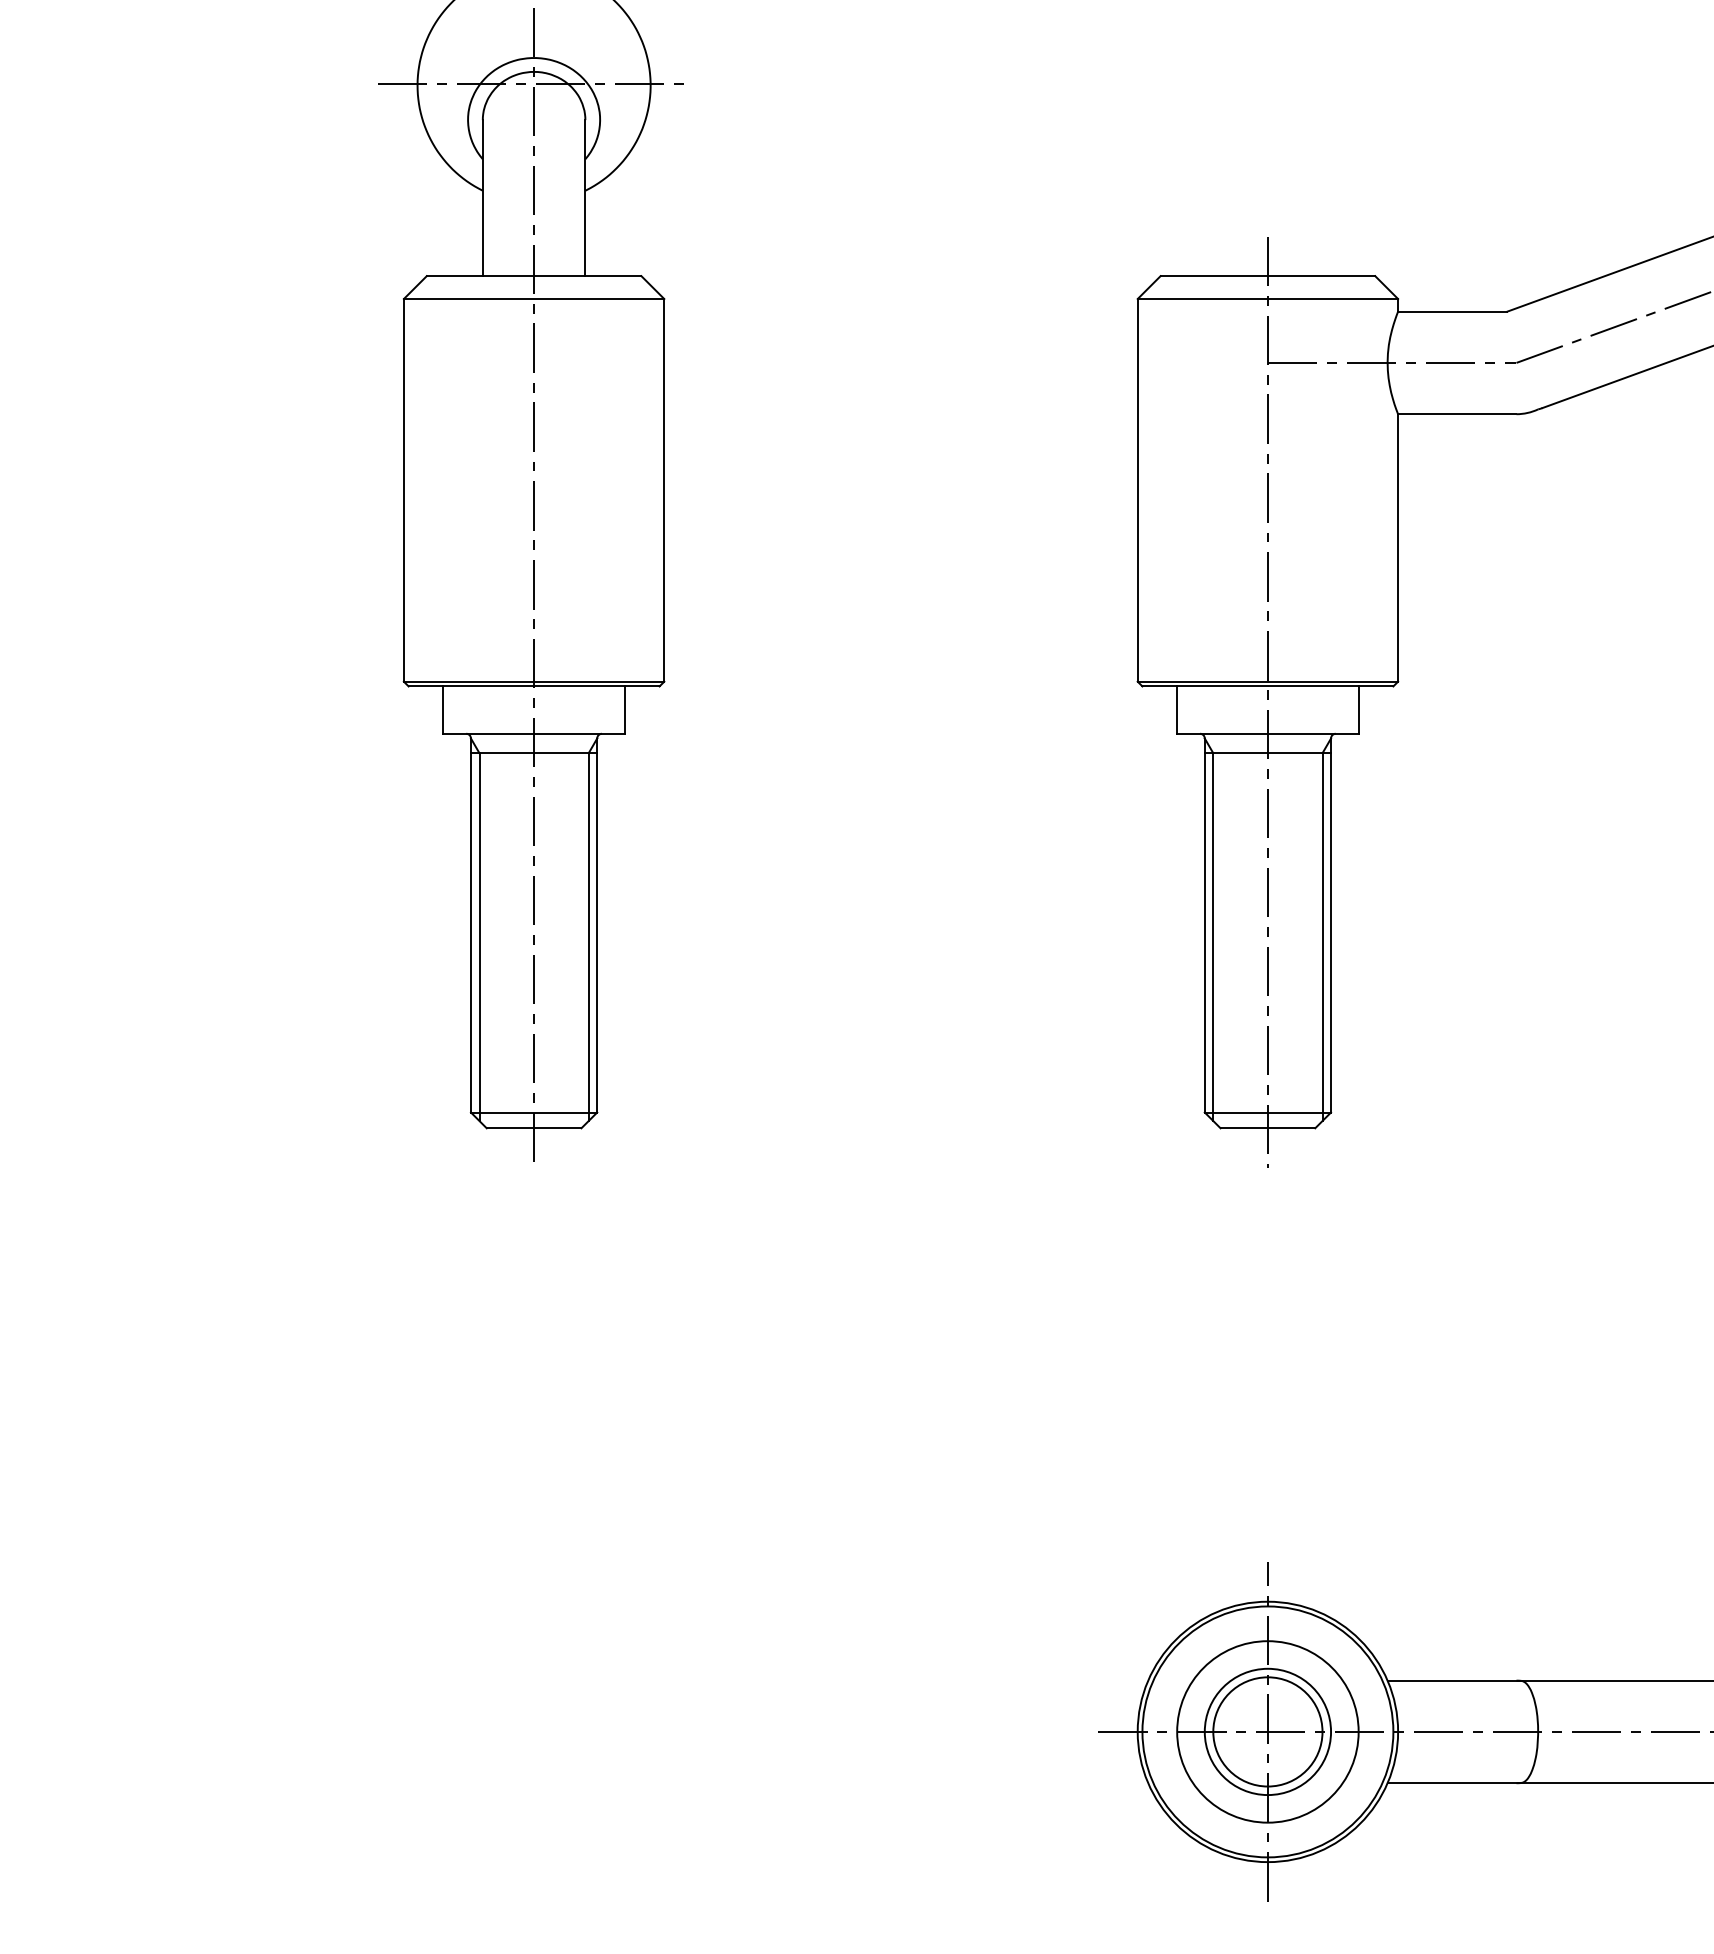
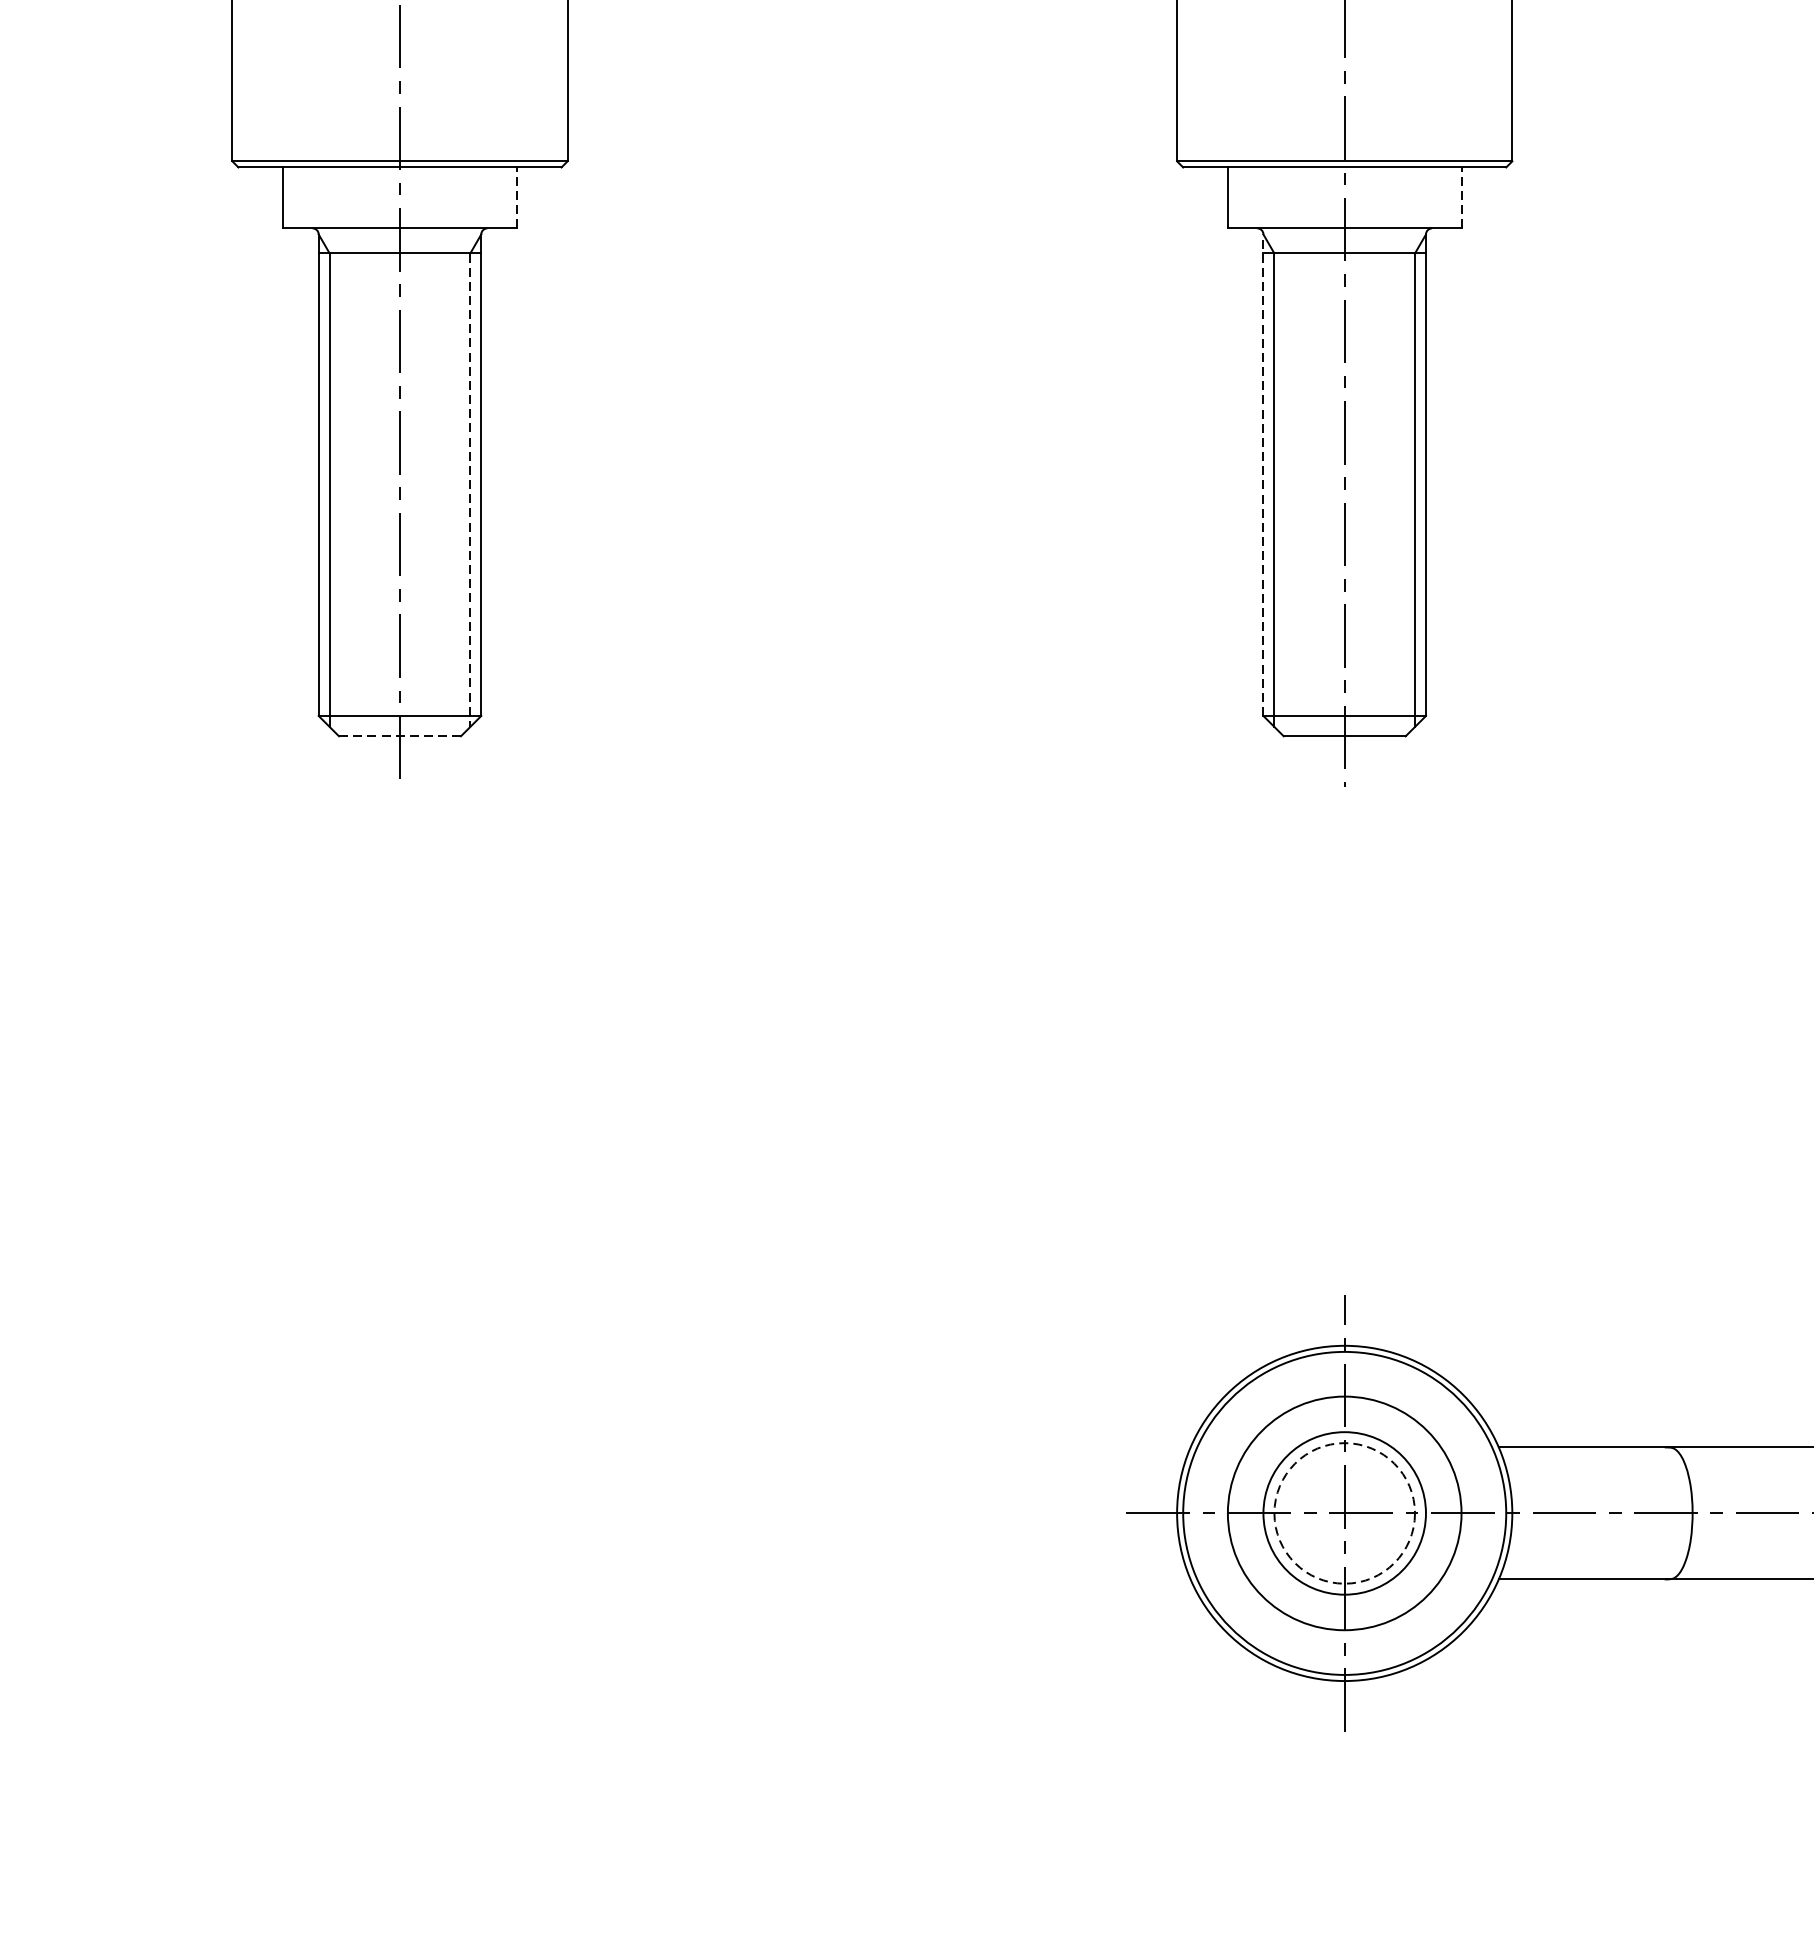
line: (624, 710) -> (516, 198), solid -> dashed
line: (1358, 710) -> (1461, 198), solid -> dashed
line: (1204, 925) -> (1263, 475), solid -> dashed
line: (588, 937) -> (470, 490), solid -> dashed
line: (534, 1128) -> (400, 736), solid -> dashed
circle: (1267, 1731) -> (1344, 1512), solid -> dashed

